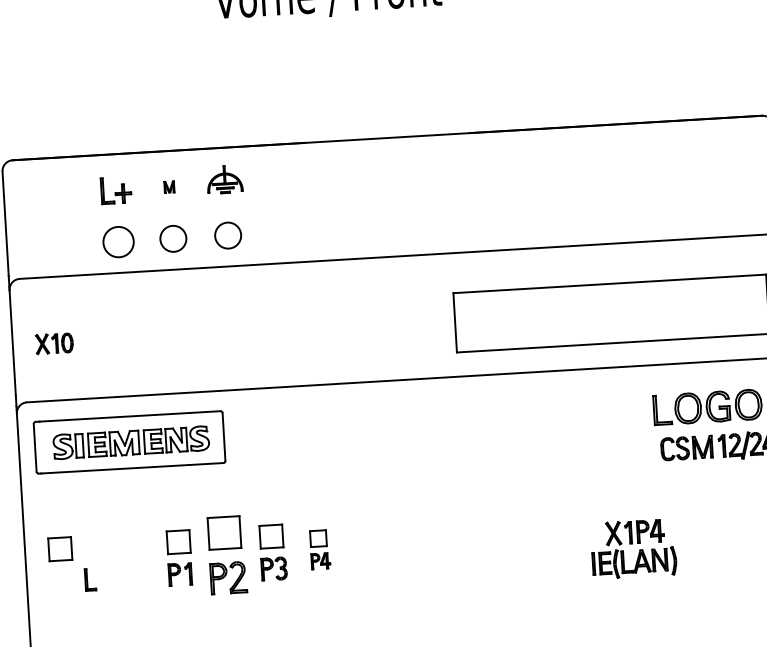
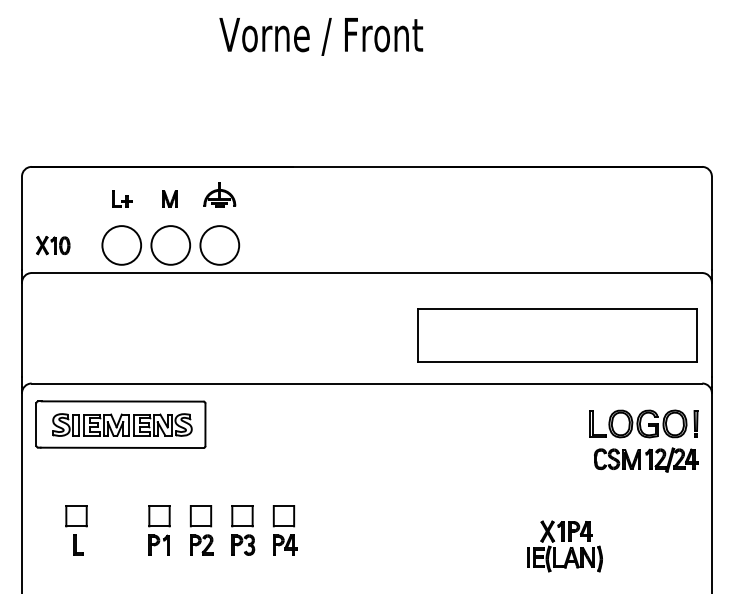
part: (168, 186) -> (169, 198), size x1.67
part: (116, 189) -> (122, 198), size x0.71
circle: (227, 235) -> (219, 245), size x1.67
circle: (173, 238) -> (170, 245), size x1.67
circle: (118, 242) -> (121, 245), size x1.43
part: (54, 343) -> (53, 245), moved
part: (60, 549) -> (76, 516), moved
part: (319, 549) -> (284, 530), size x1.43
part: (226, 555) -> (201, 530), size x0.71

